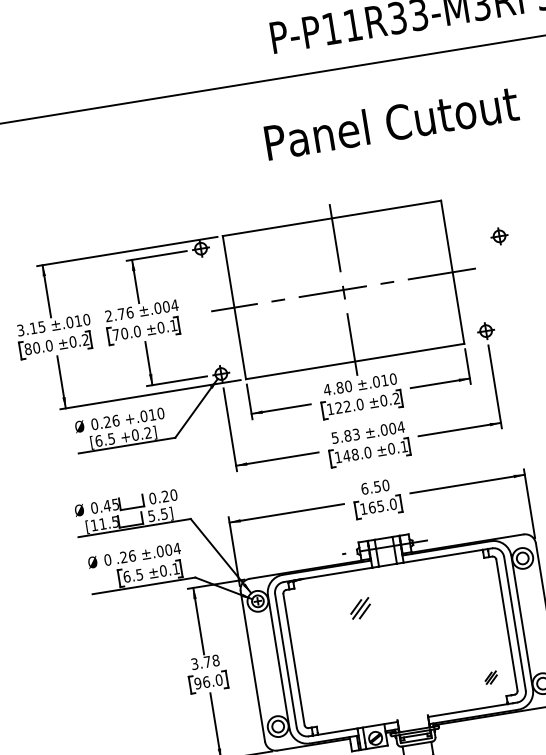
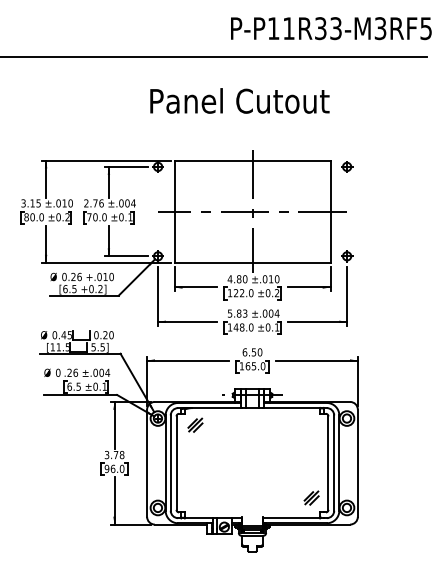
text: (391, 122) -> (239, 100), moved
part: (499, 235) -> (347, 166), moved
part: (360, 607) -> (195, 424), moved
part: (490, 677) -> (311, 497), size x1.67

